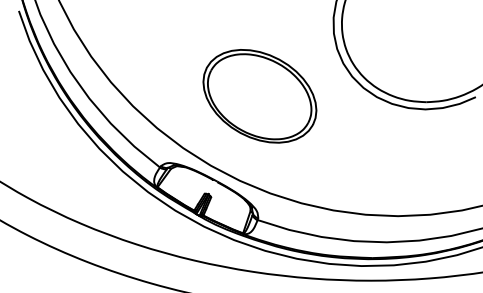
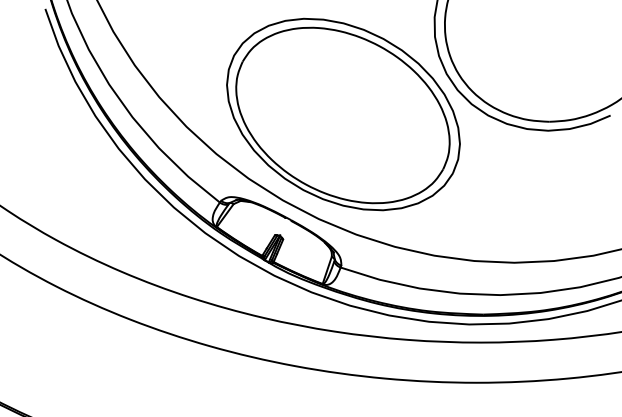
part: (259, 96) -> (343, 114), size x1.67

